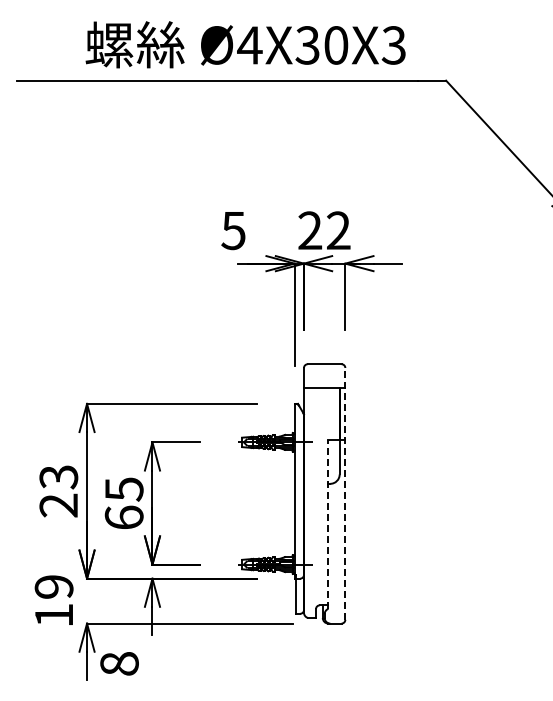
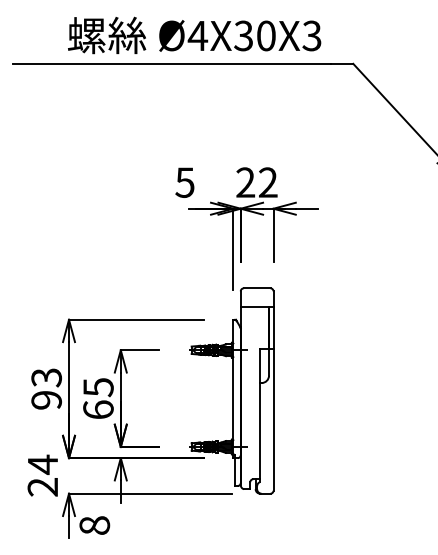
line: (345, 493) -> (273, 390), dashed -> solid
text: (59, 505) -> (47, 400), 23 -> 93
line: (328, 524) -> (260, 415), dashed -> solid
text: (53, 600) -> (42, 475), 19 -> 24

